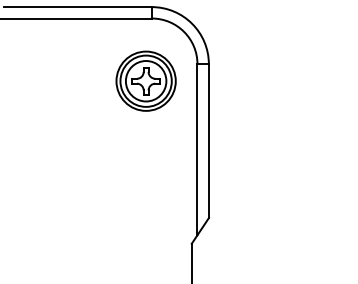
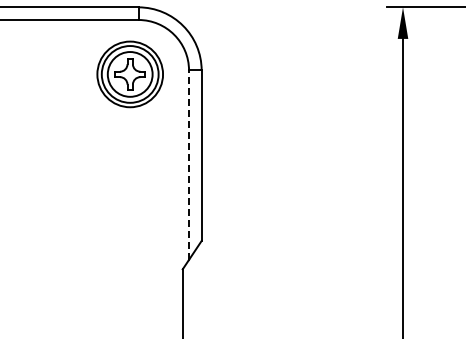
part: (145, 81) -> (129, 74), moved
line: (197, 149) -> (189, 165), solid -> dashed

